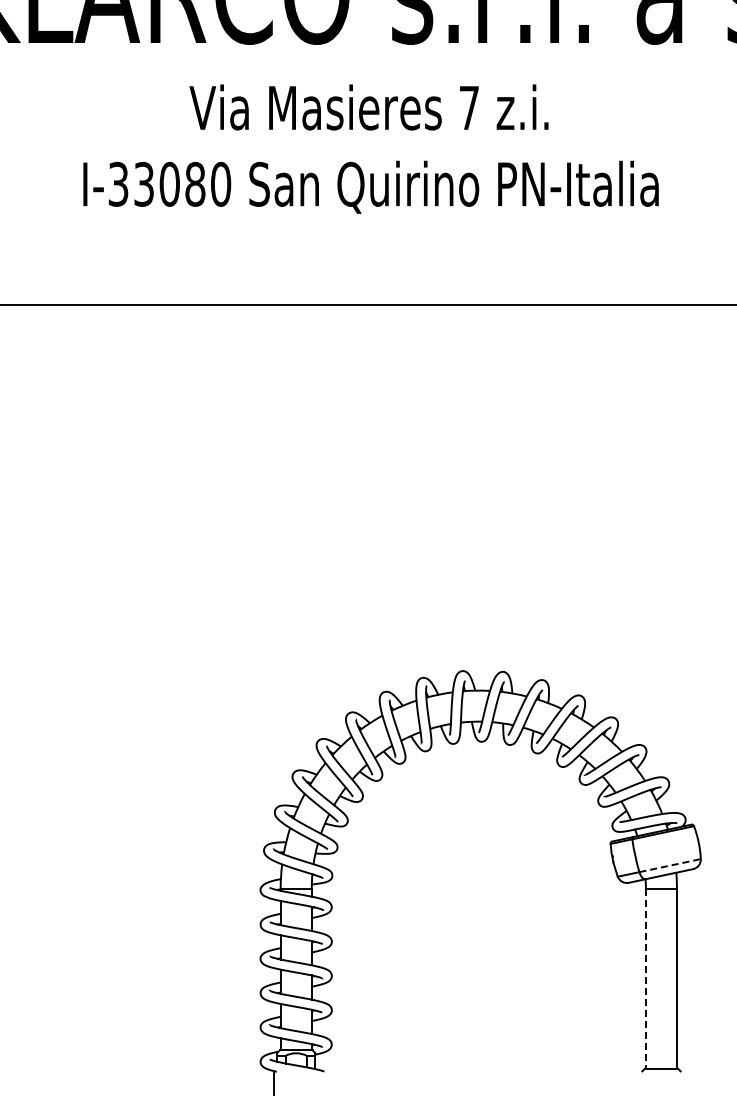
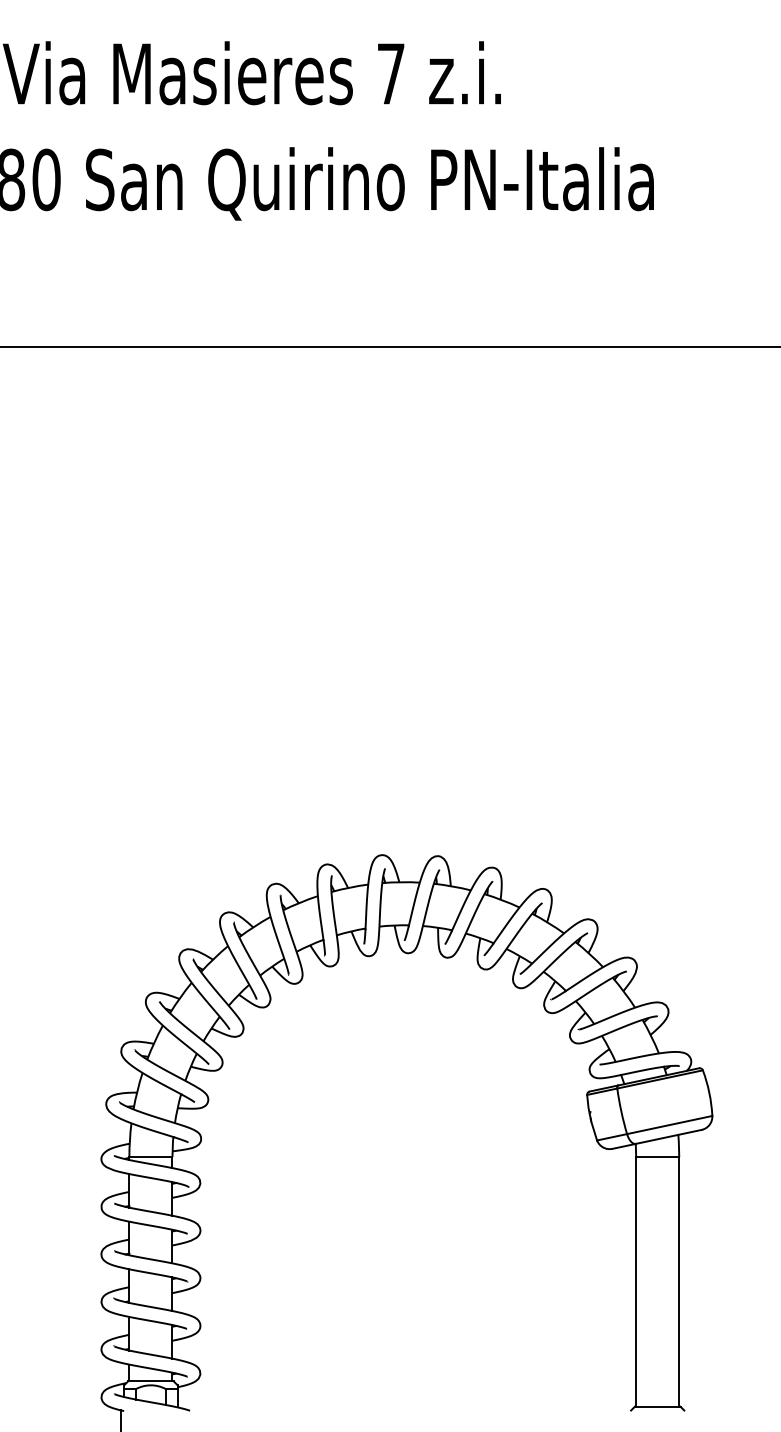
line: (670, 865) -> (670, 1124), dashed -> solid
line: (645, 978) -> (635, 1281), dashed -> solid

